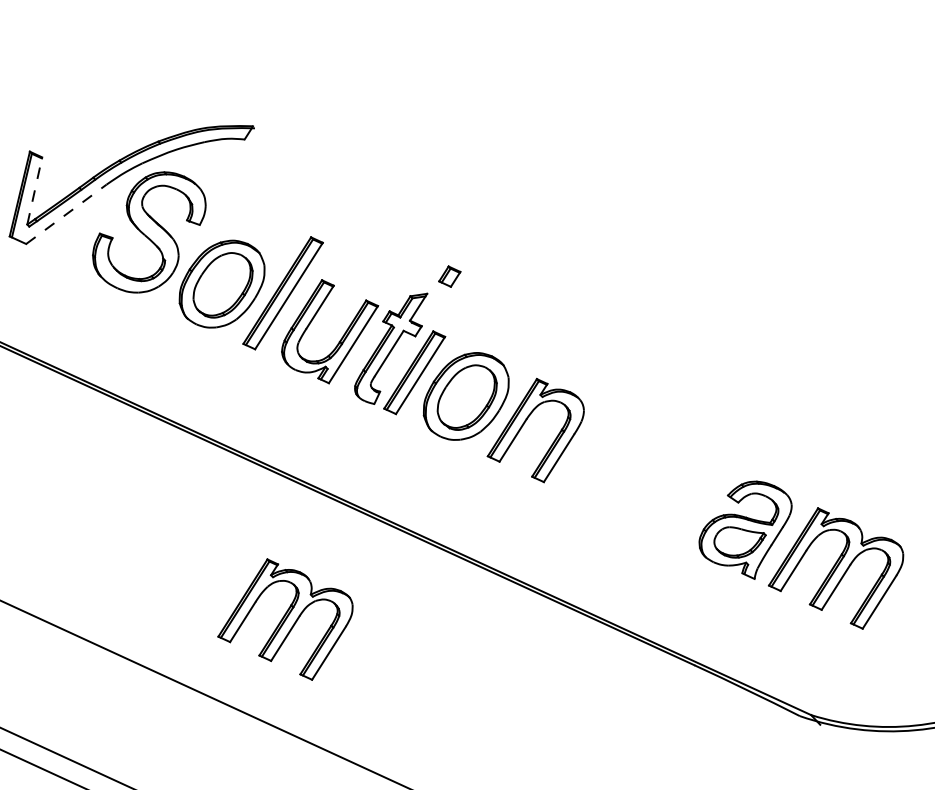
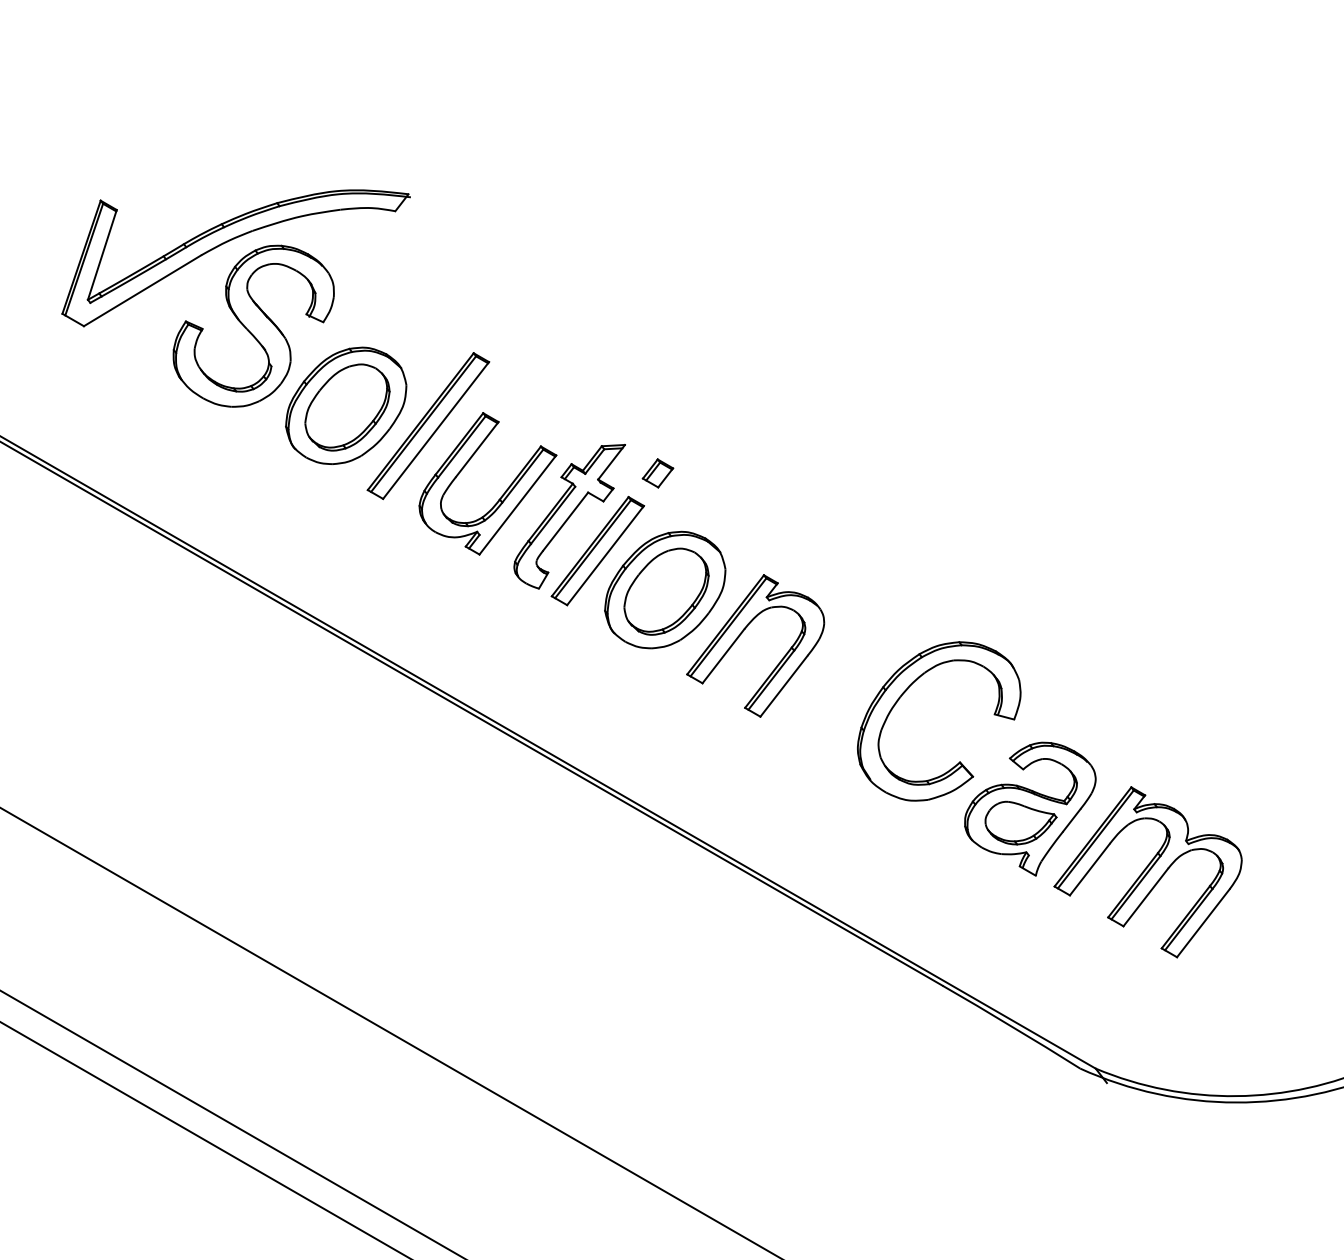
line: (34, 190) -> (102, 254), dashed -> solid
line: (66, 214) -> (142, 290), dashed -> solid
part: (449, 276) -> (657, 473), moved
part: (648, 453) -> (907, 690), added
part: (284, 620) -> (389, 872), removed

